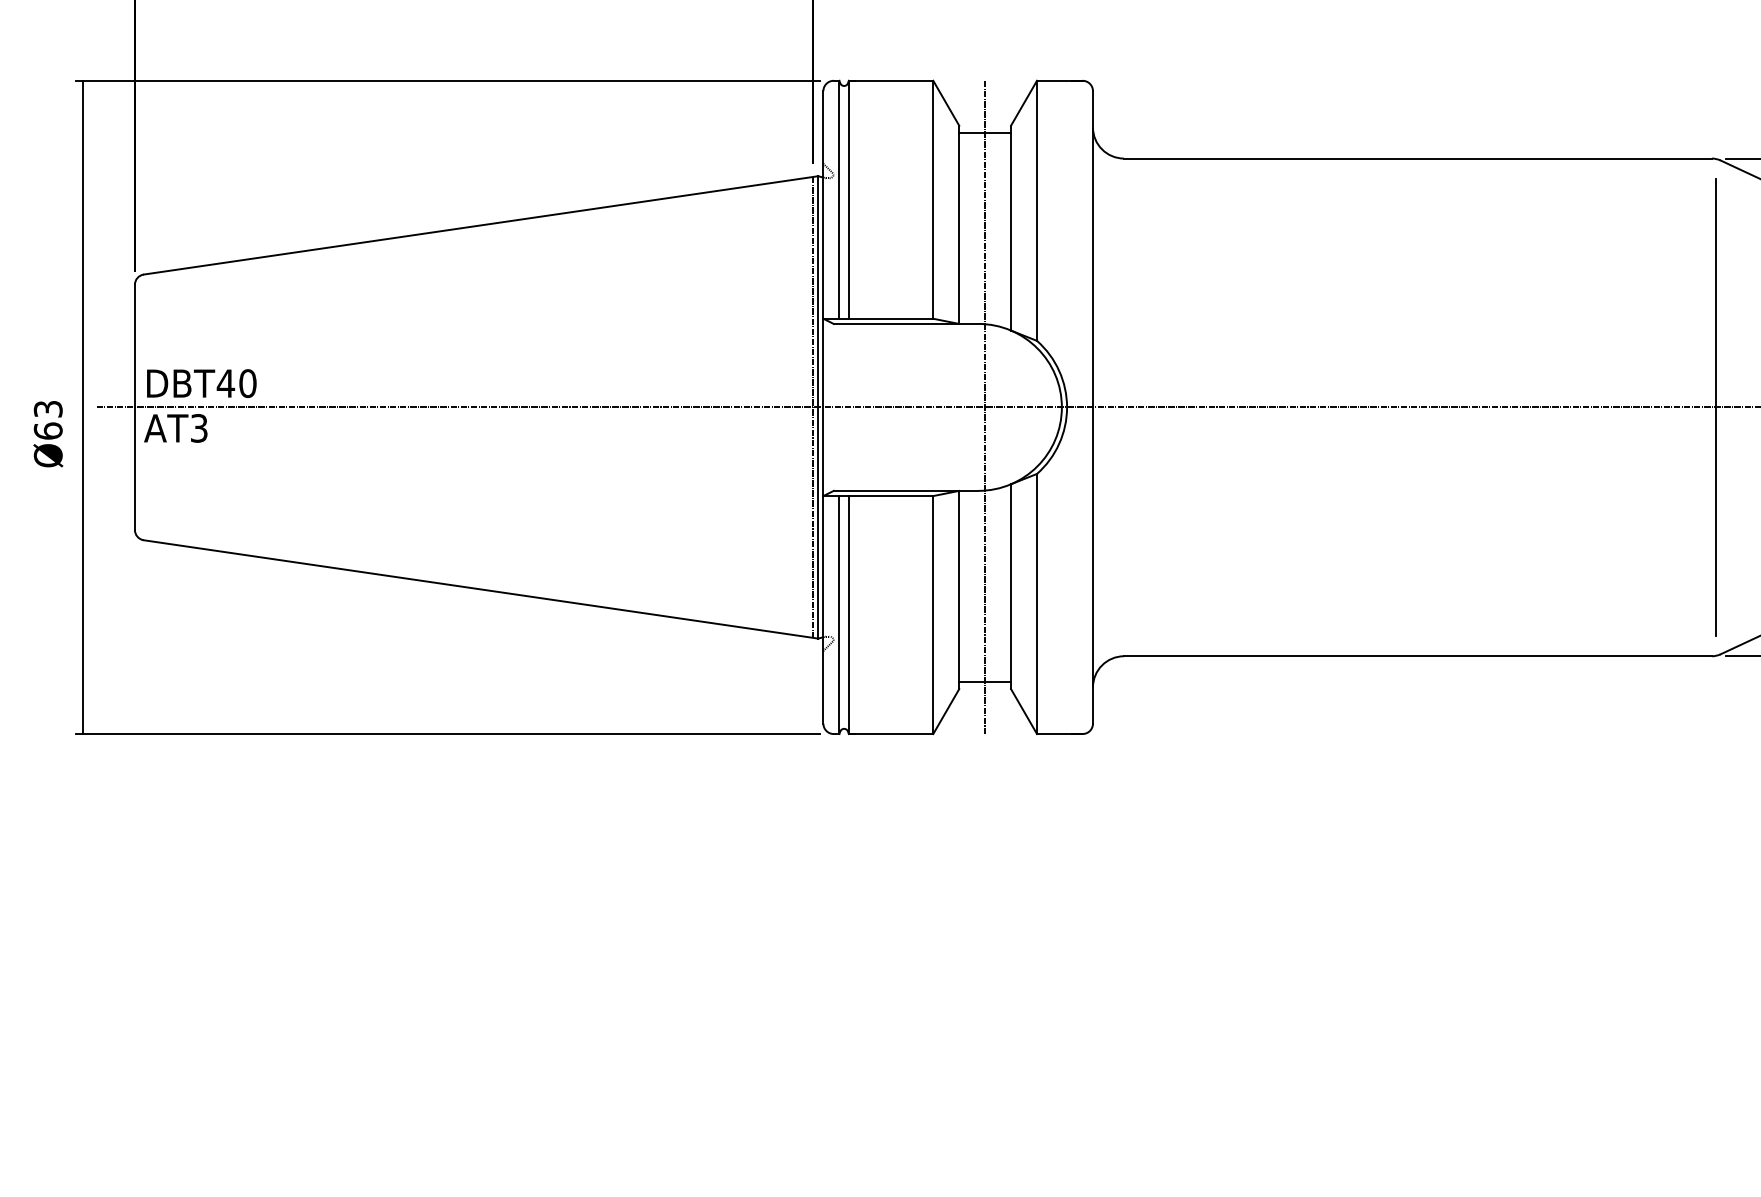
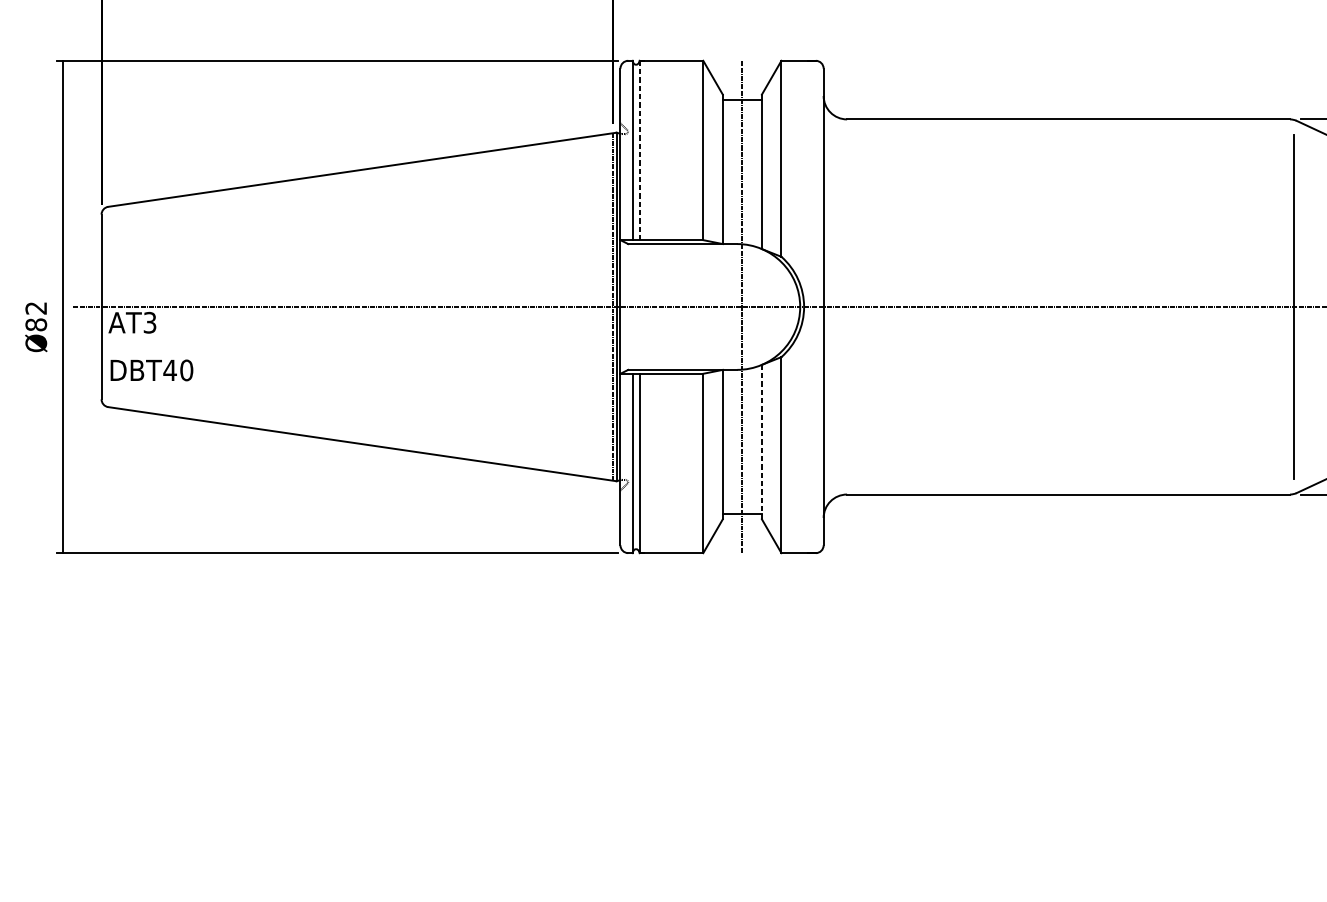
line: (848, 199) -> (639, 150), solid -> dashed
text: (201, 383) -> (151, 370), moved
text: (47, 420) -> (35, 316), Ø63 -> Ø82
line: (1011, 587) -> (762, 442), solid -> dashed

